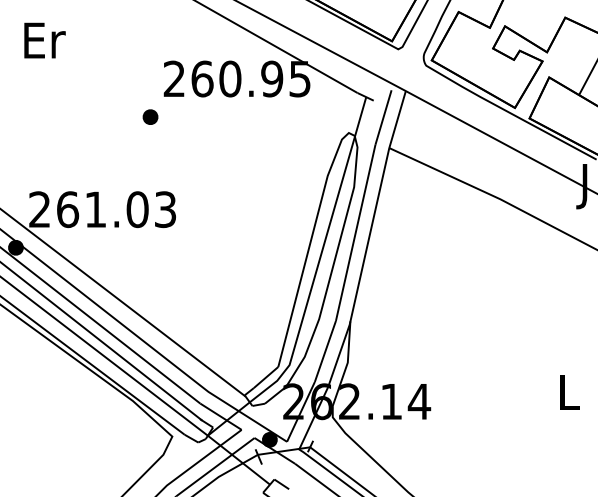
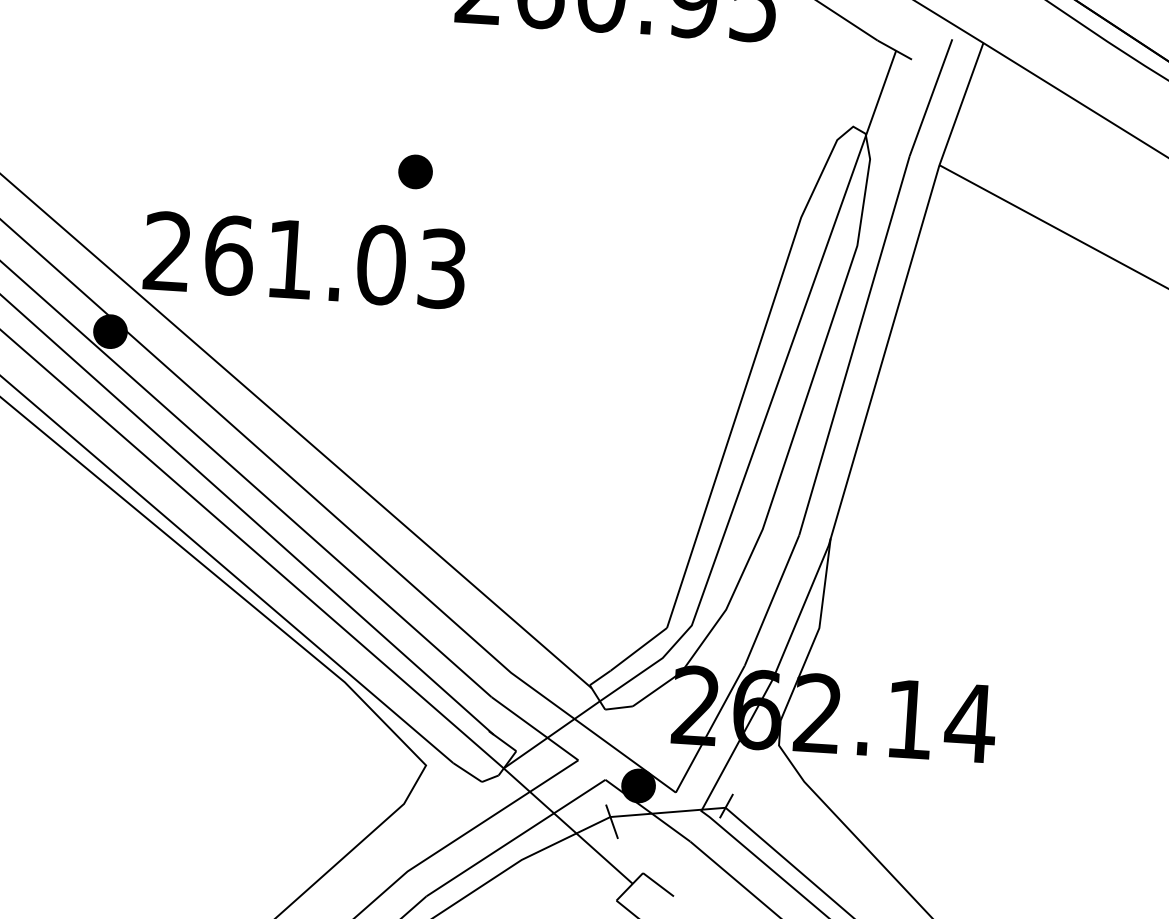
part: (150, 116) -> (415, 170), moved

